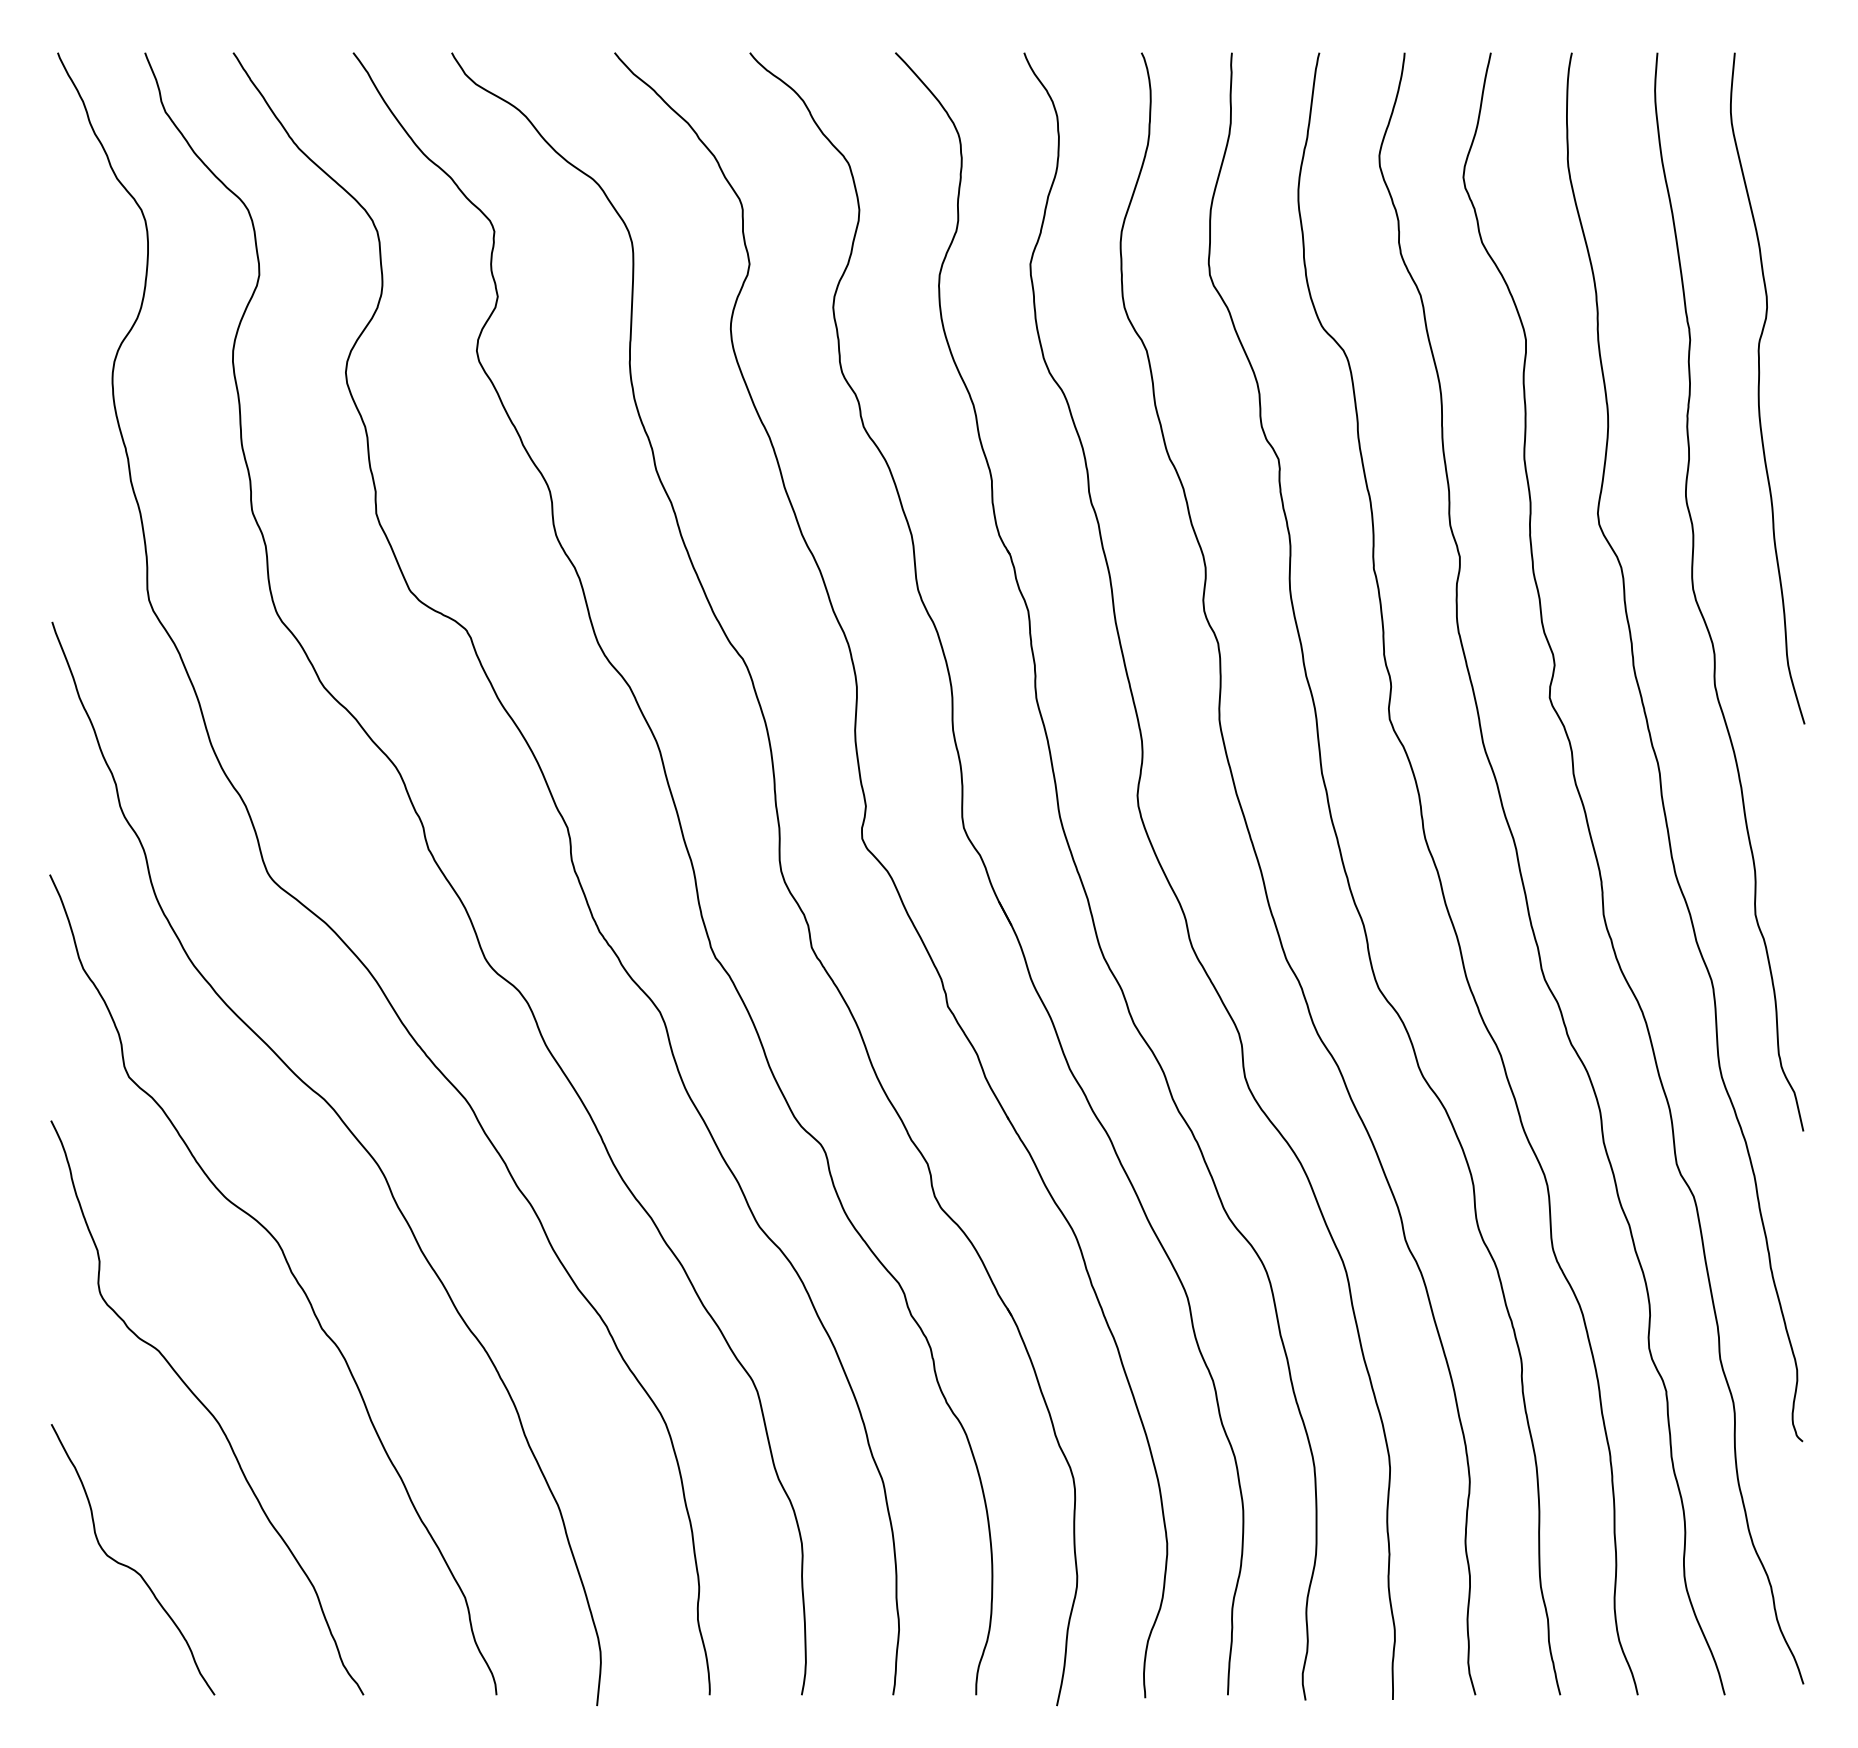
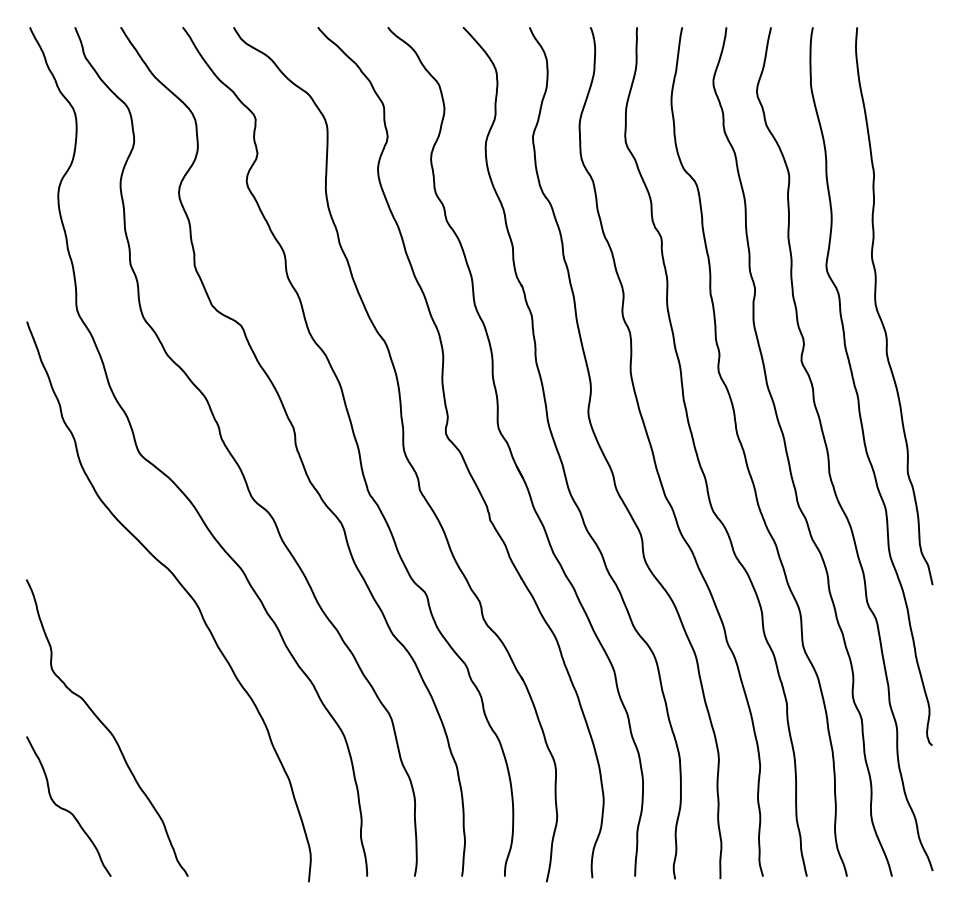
curve: (1760, 387) -> (910, 200), removed
curve: (290, 1275) -> (150, 659), removed

